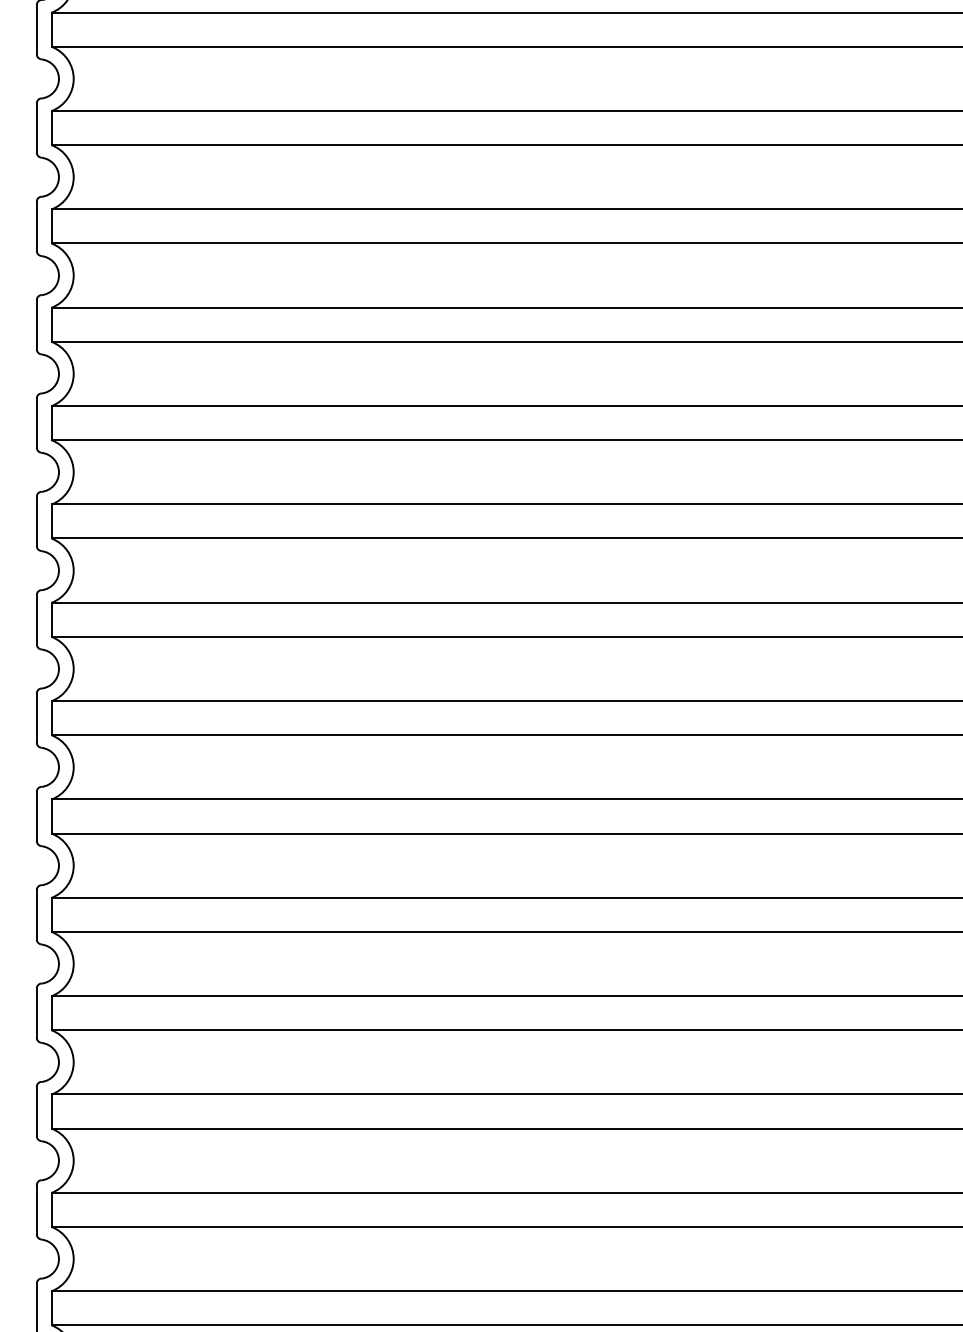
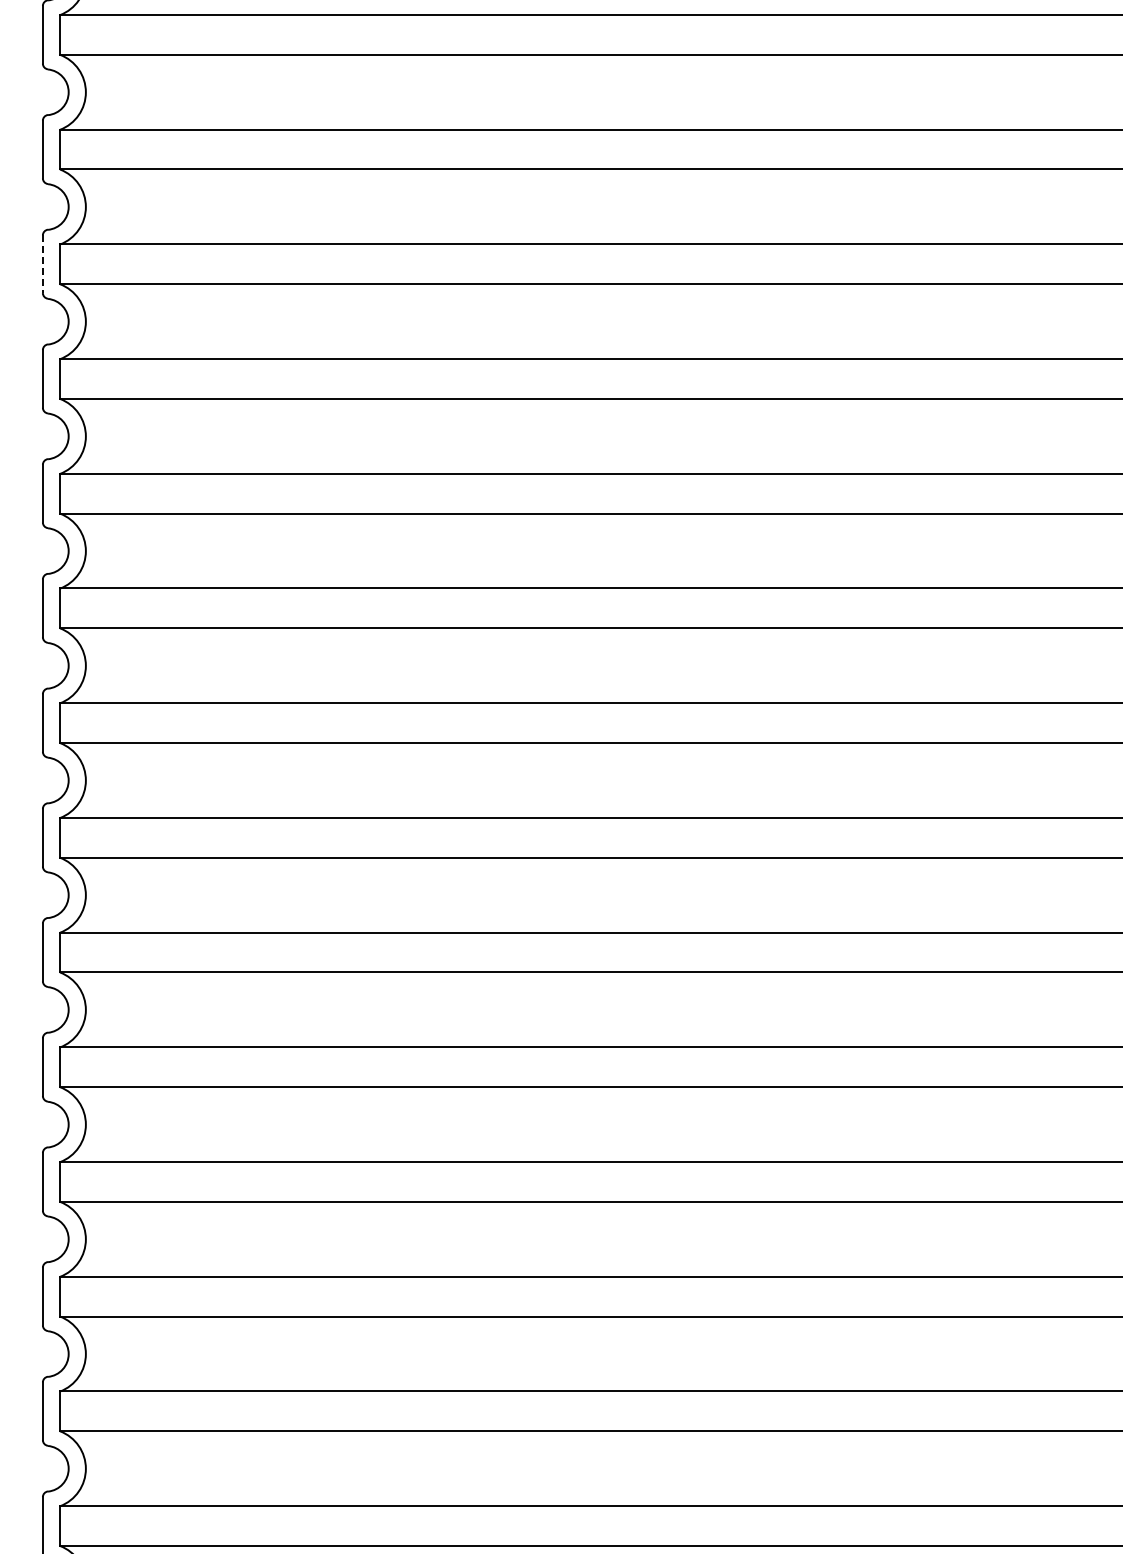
line: (36, 226) -> (42, 264), solid -> dashed

